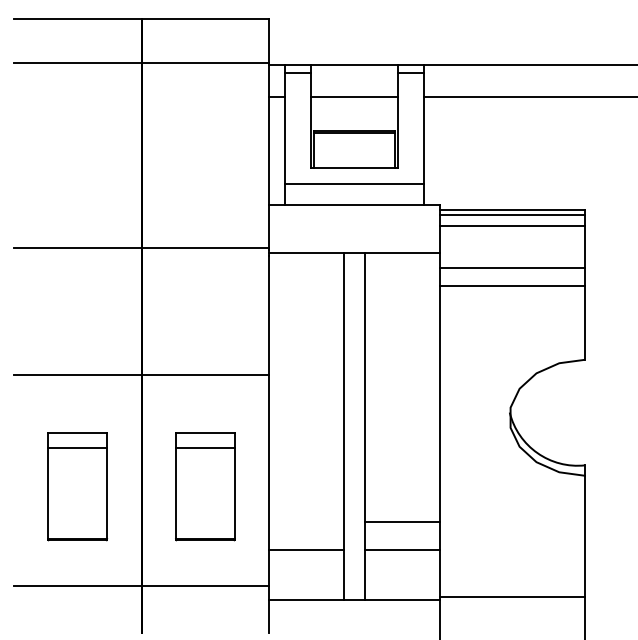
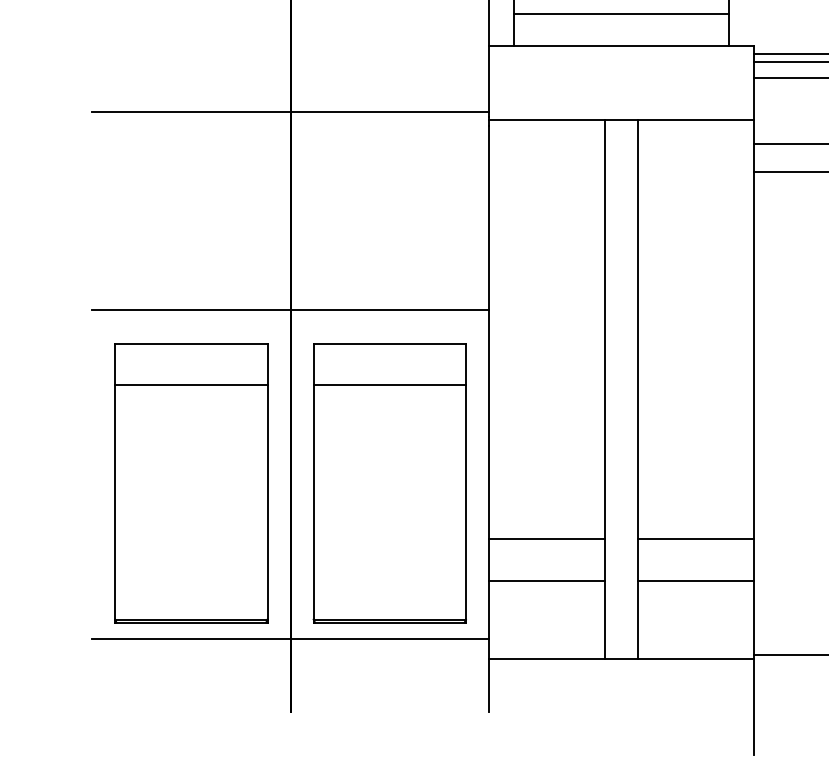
part: (77, 486) -> (191, 483), size x1.67
part: (205, 486) -> (389, 483), size x1.67
line: (306, 522) -> (546, 539), added

